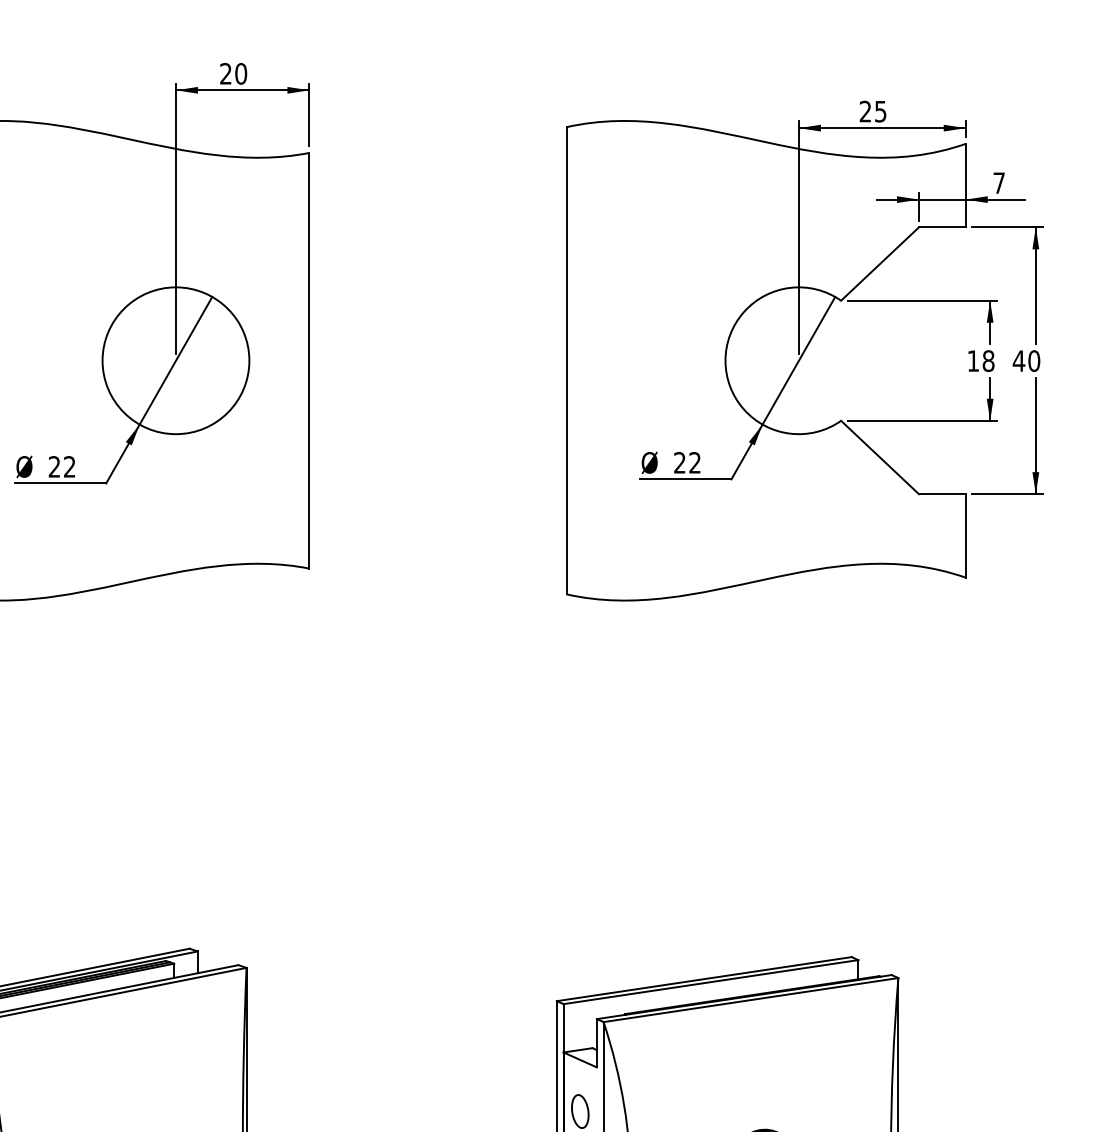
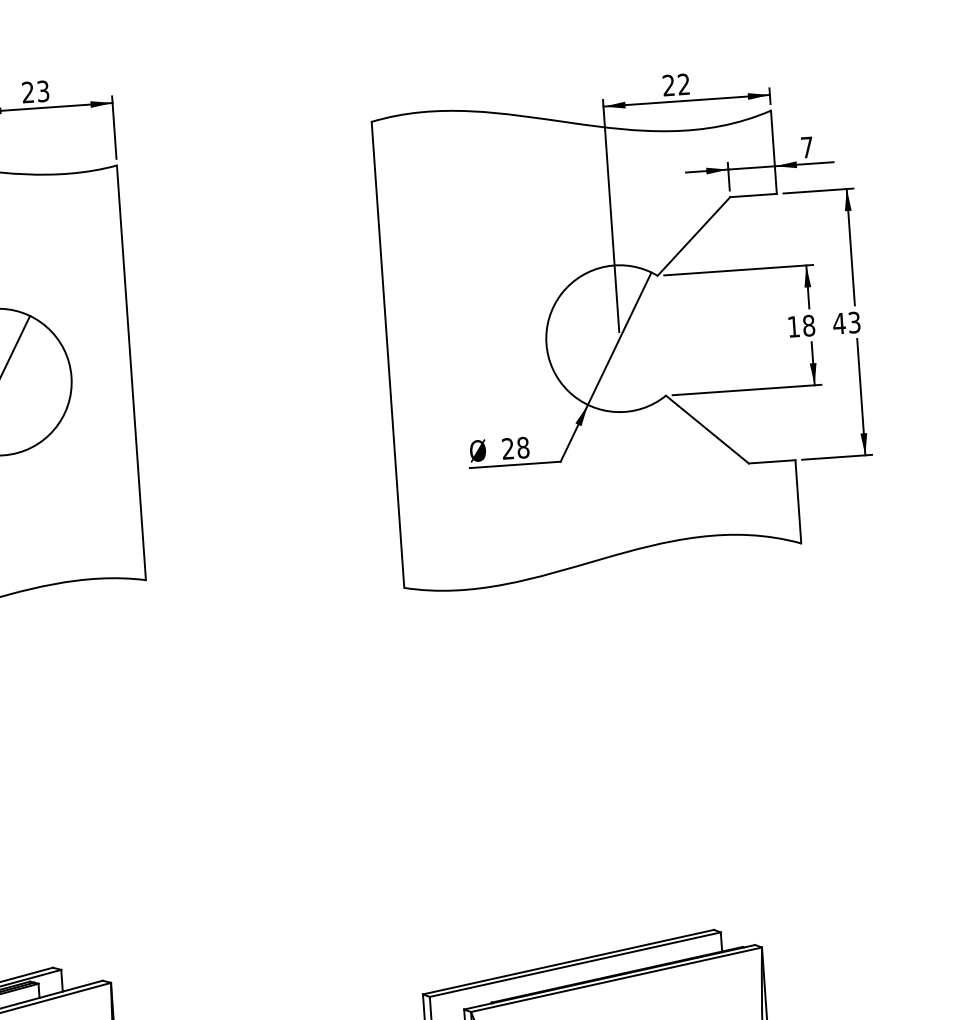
text: (241, 73) -> (43, 91), 20 -> 23
text: (880, 111) -> (683, 84), 25 -> 22
text: (1034, 360) -> (854, 321), 40 -> 43
text: (695, 462) -> (523, 447), 22 -> 28

